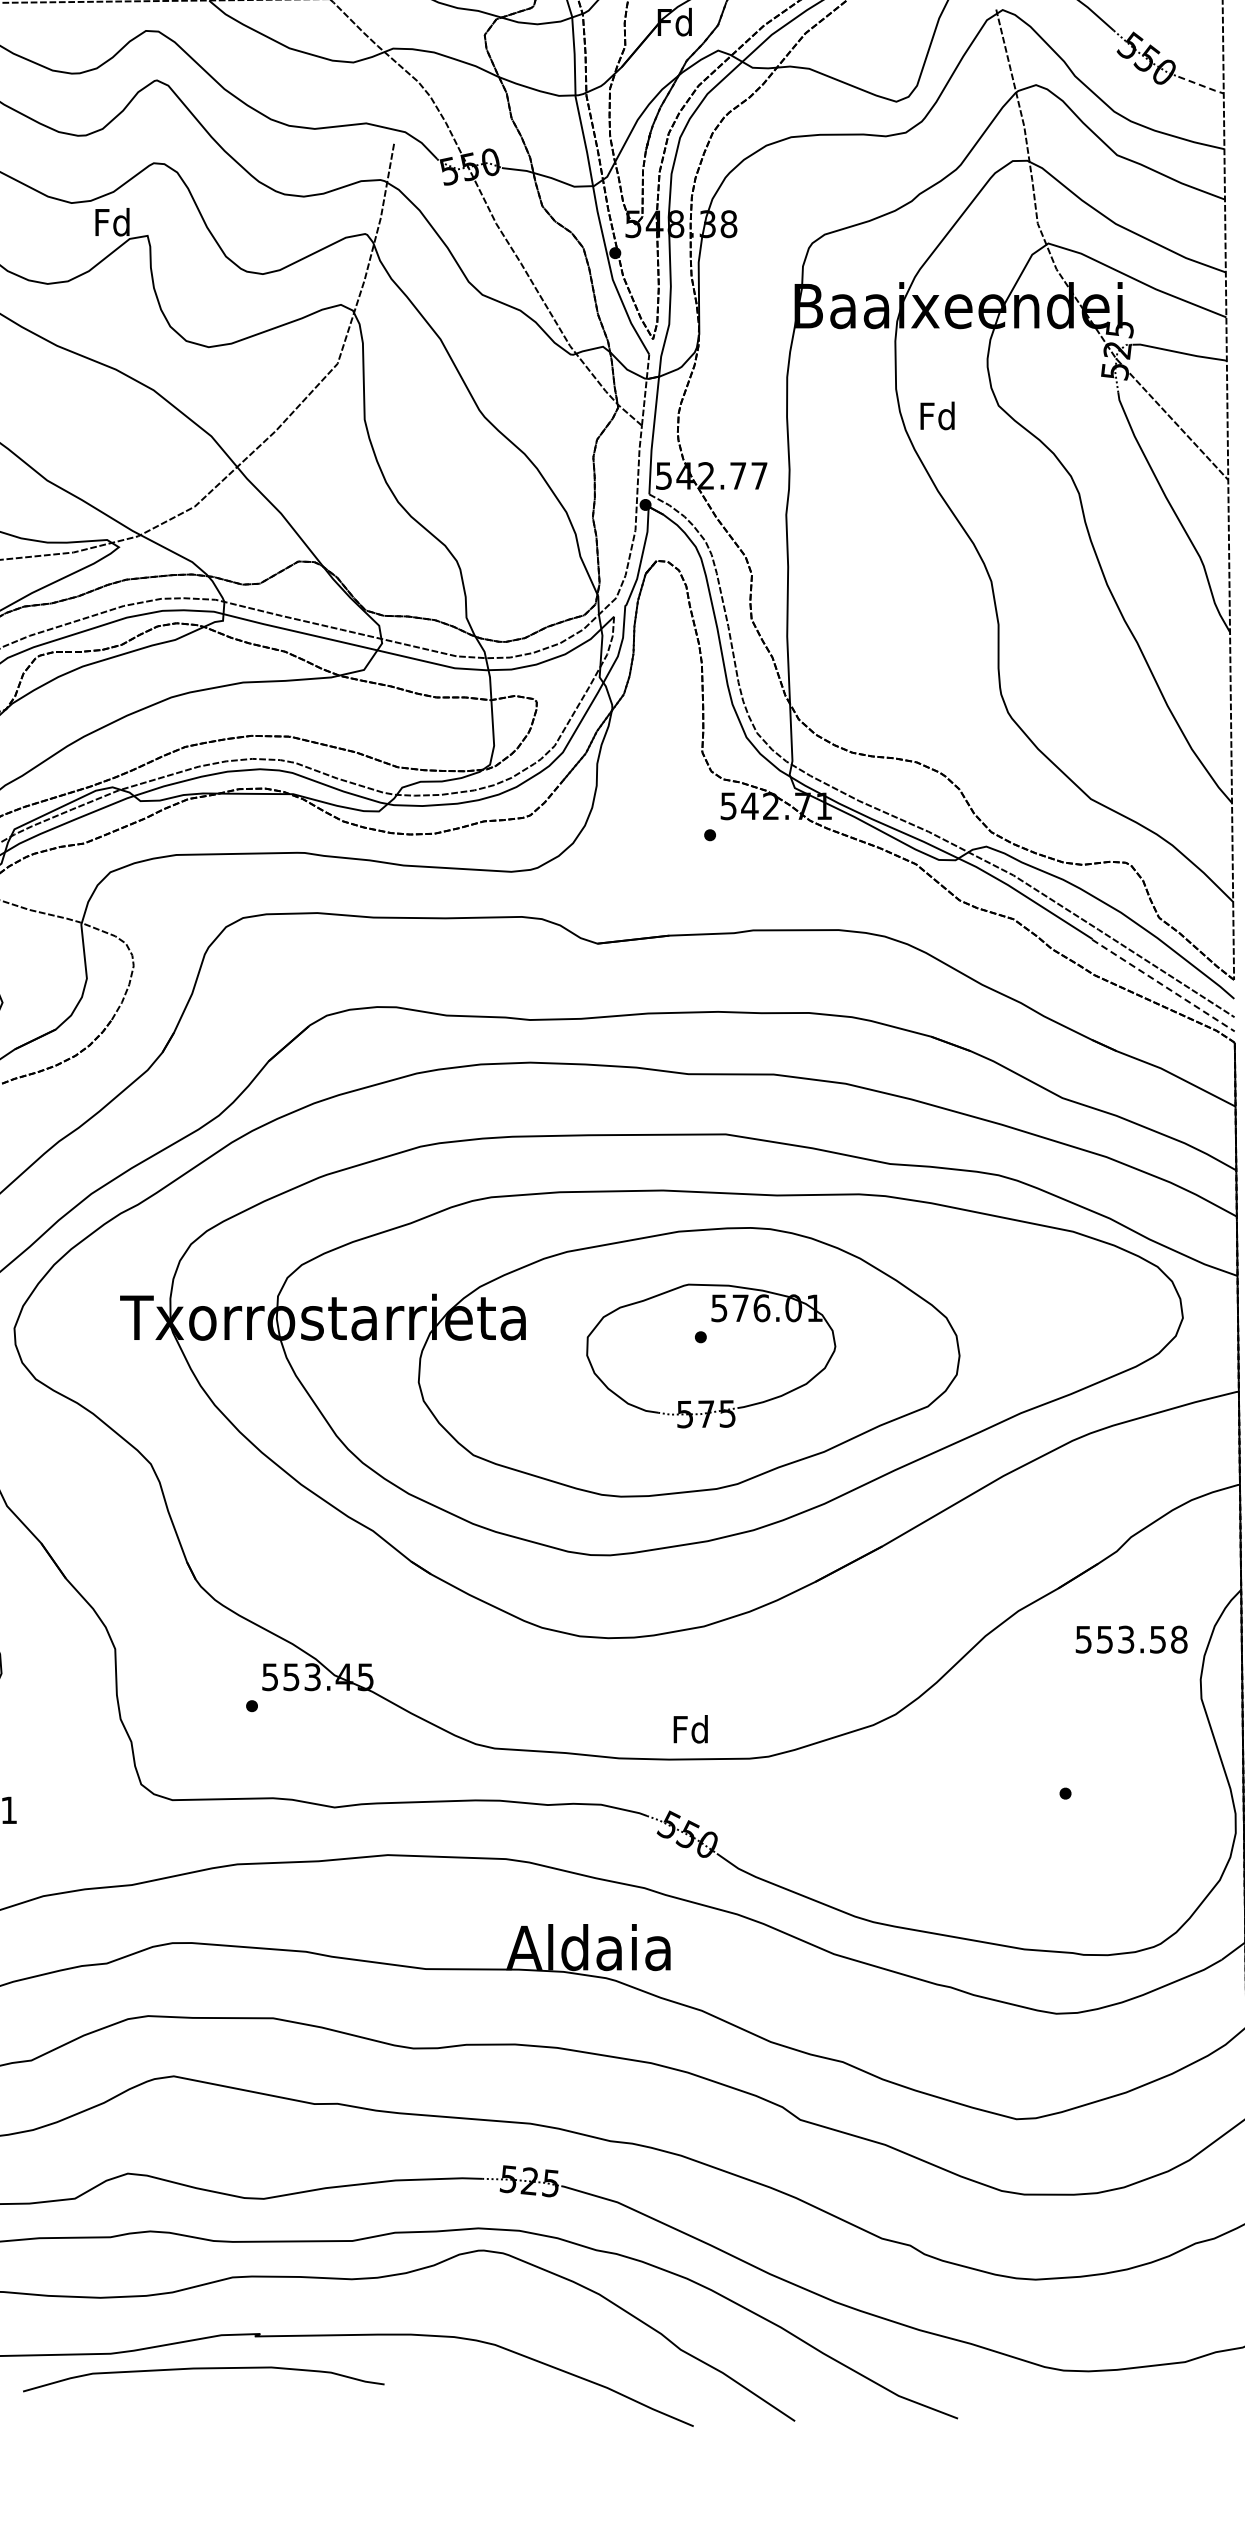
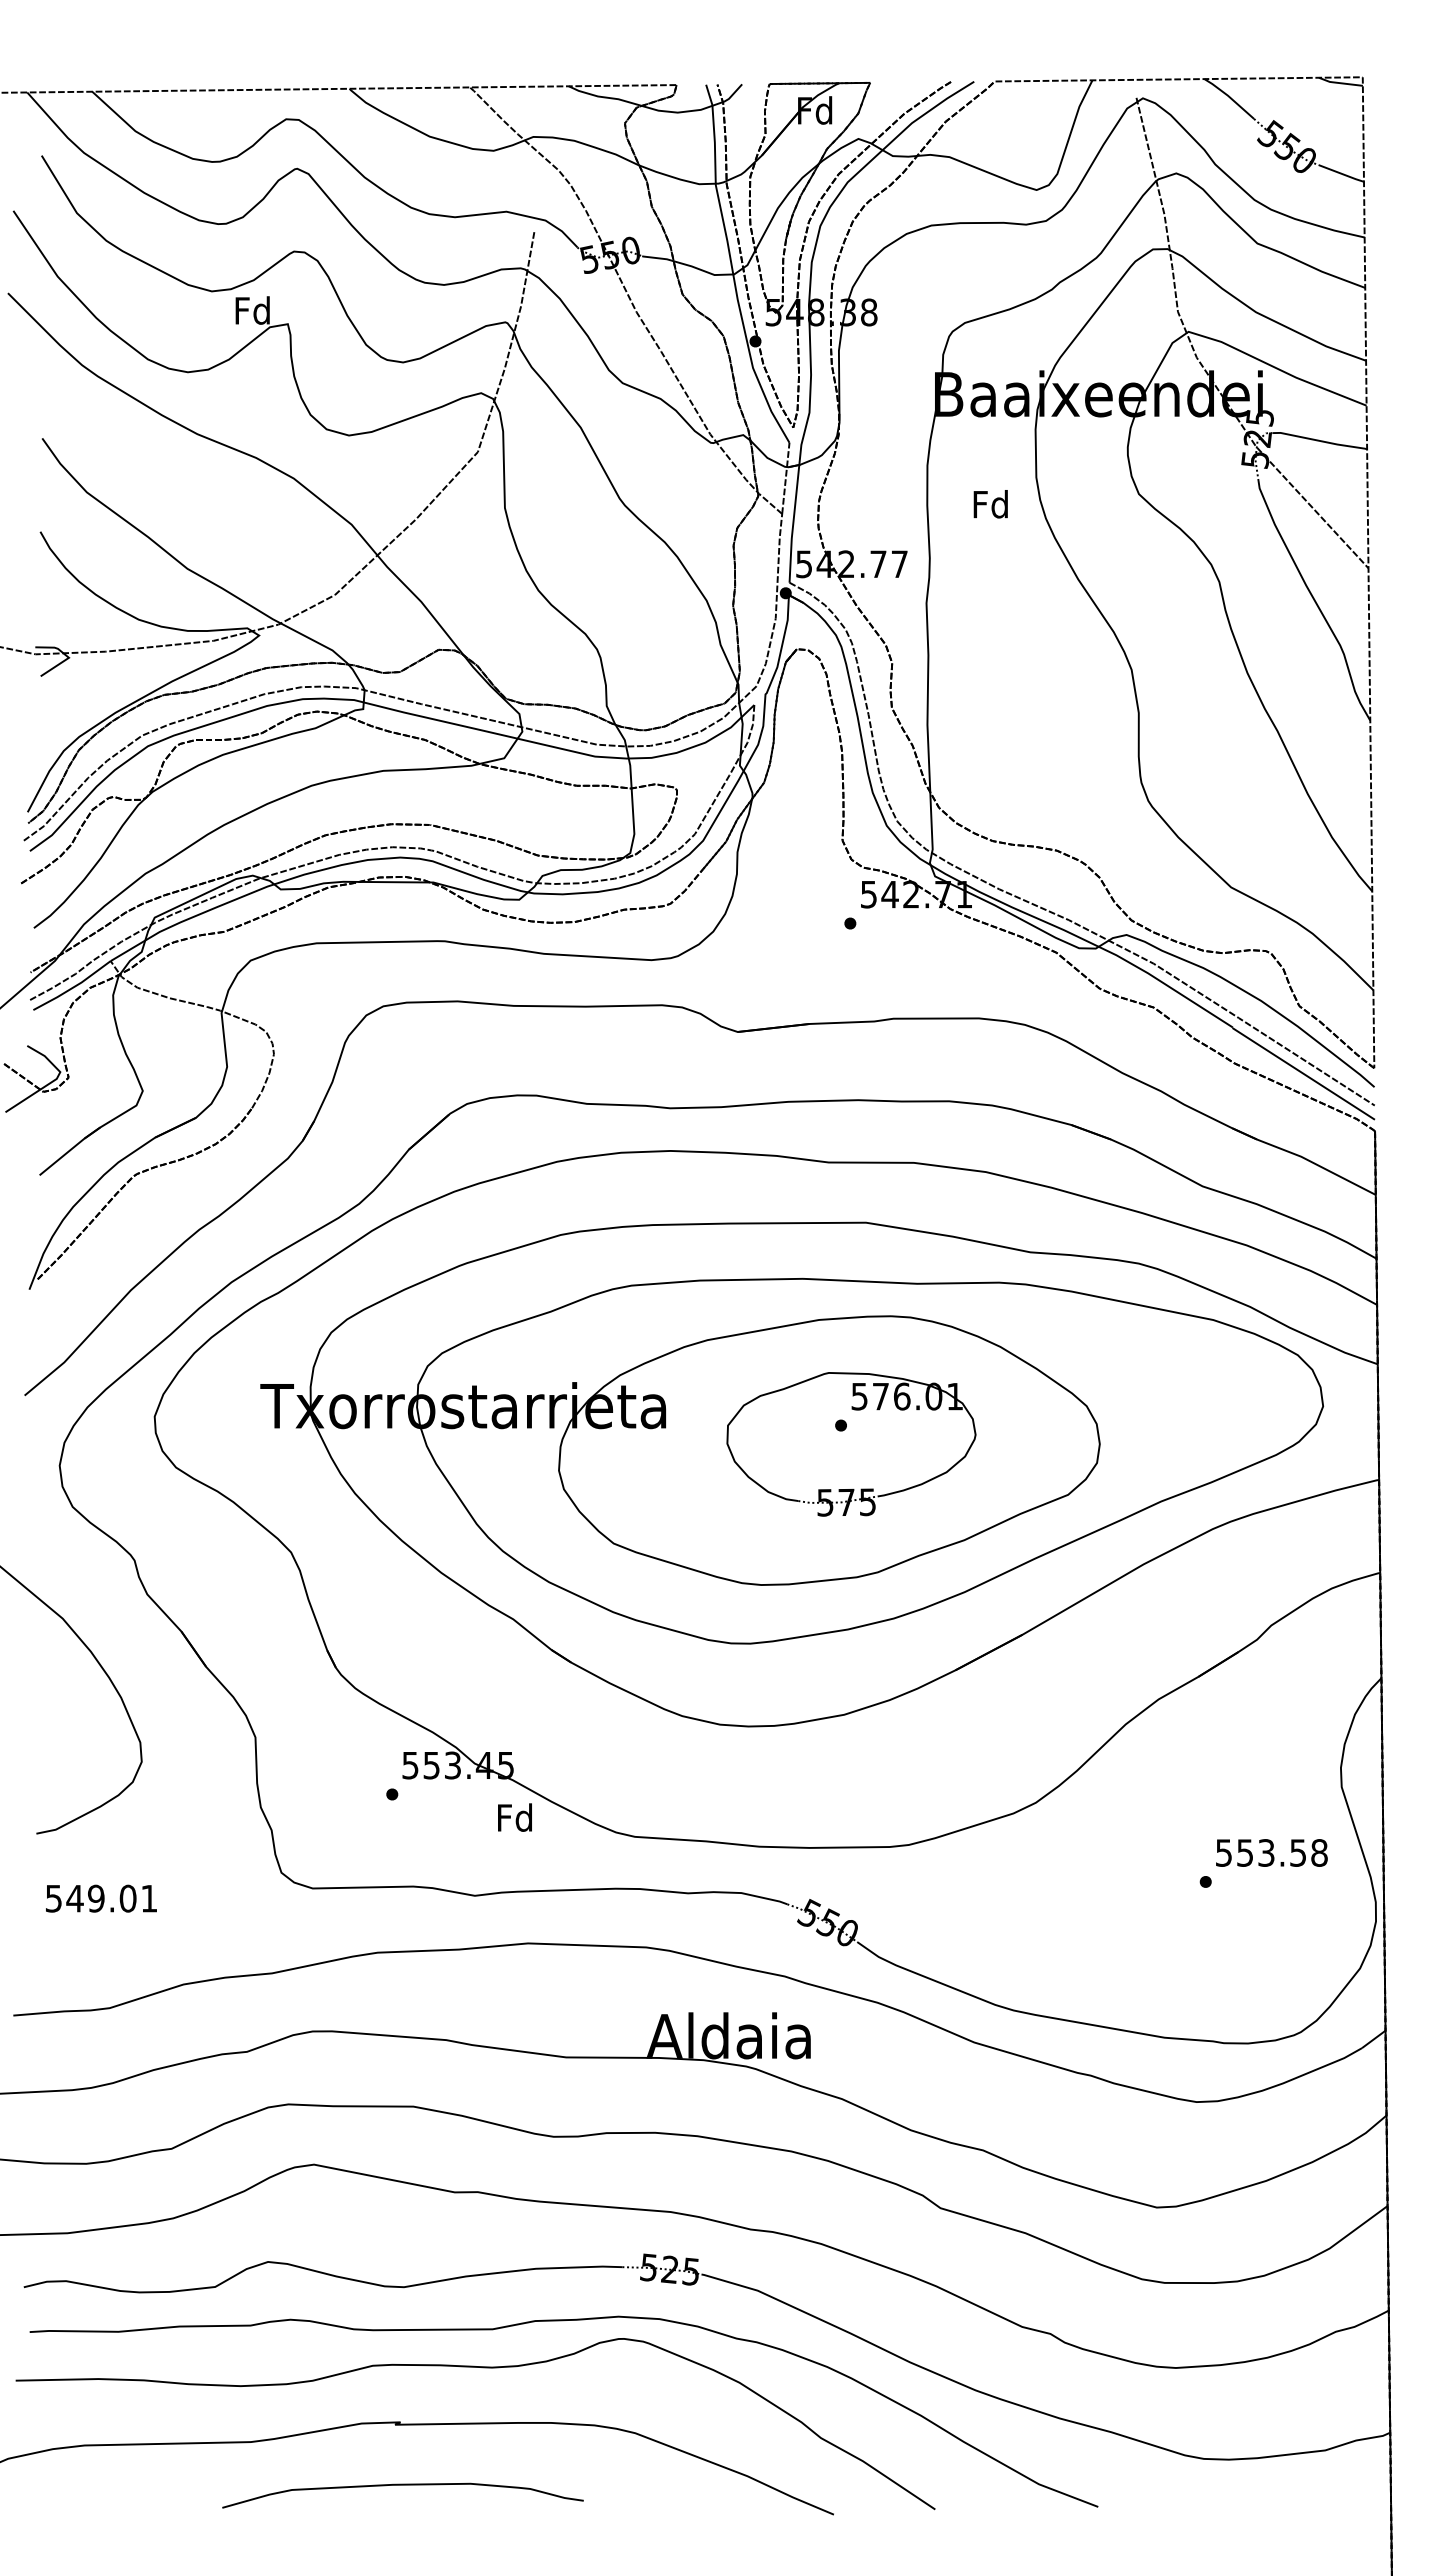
line: (1201, 85) -> (1341, 173), dashed -> solid
text: (937, 416) -> (990, 504), moved
line: (1163, 985) -> (1303, 1073), dashed -> solid
text: (1131, 1639) -> (1271, 1852), moved
text: (690, 1729) -> (514, 1817), moved
curve: (203, 2369) -> (402, 2485), moved

